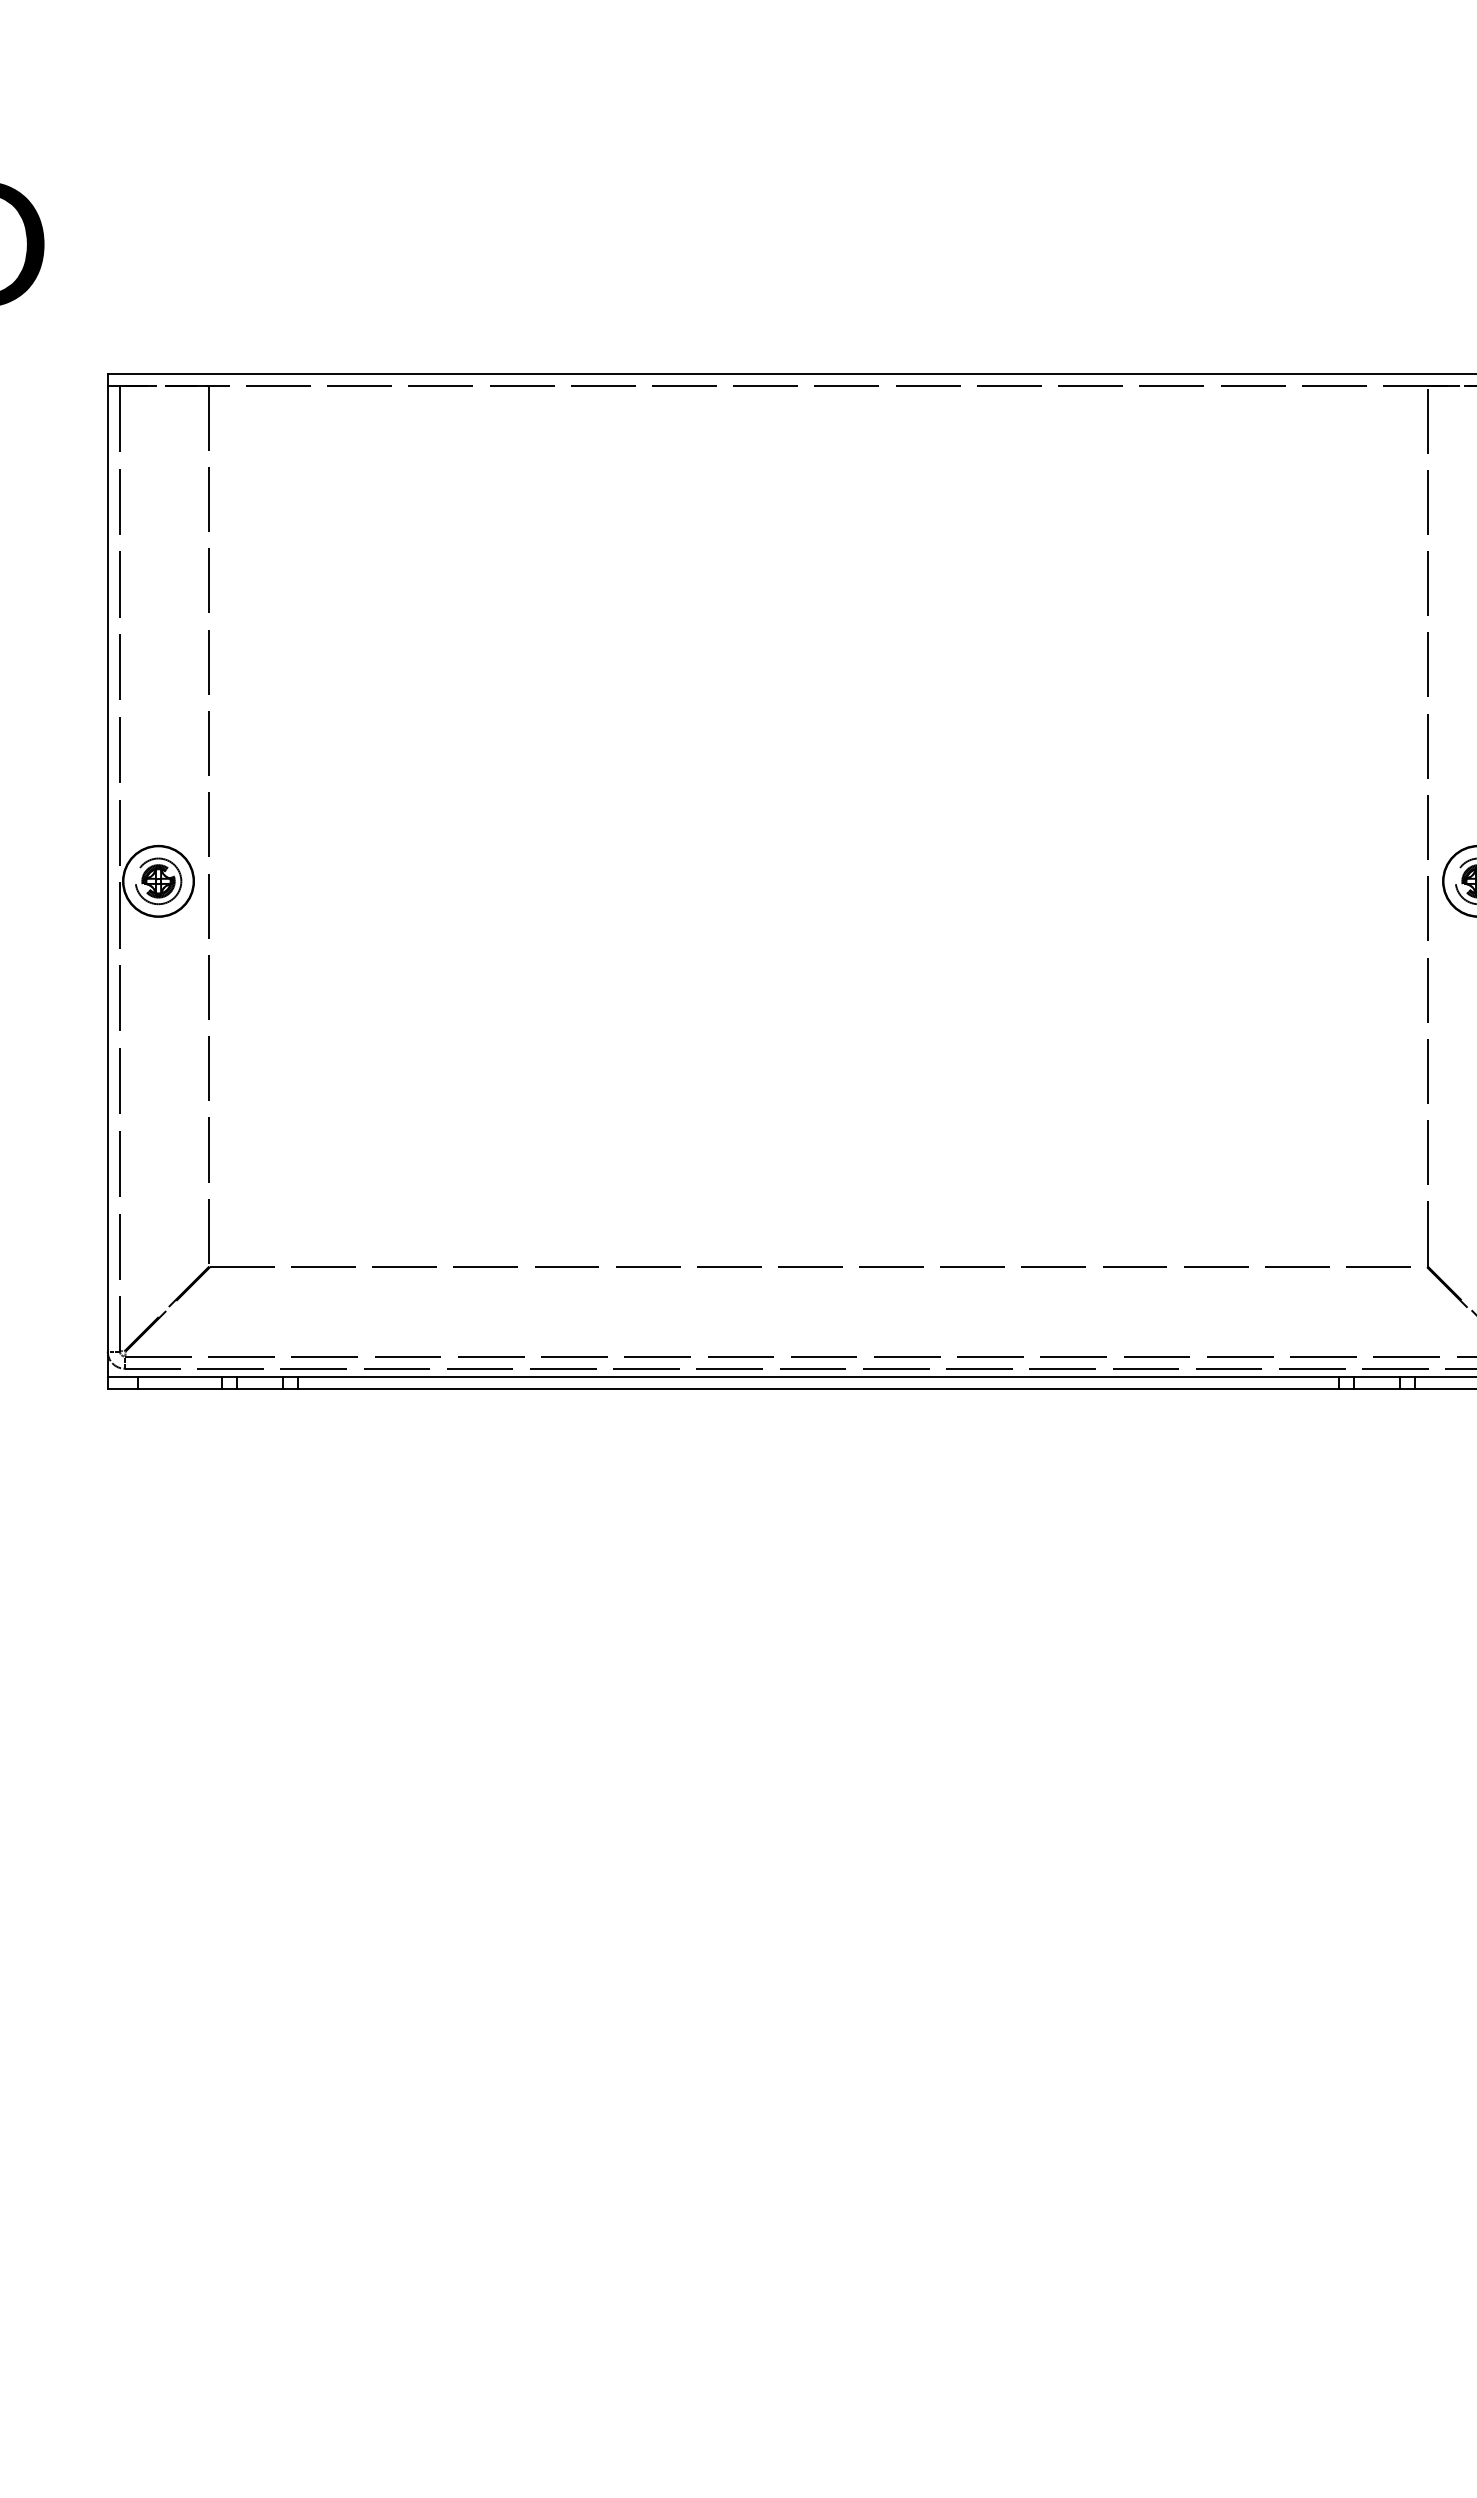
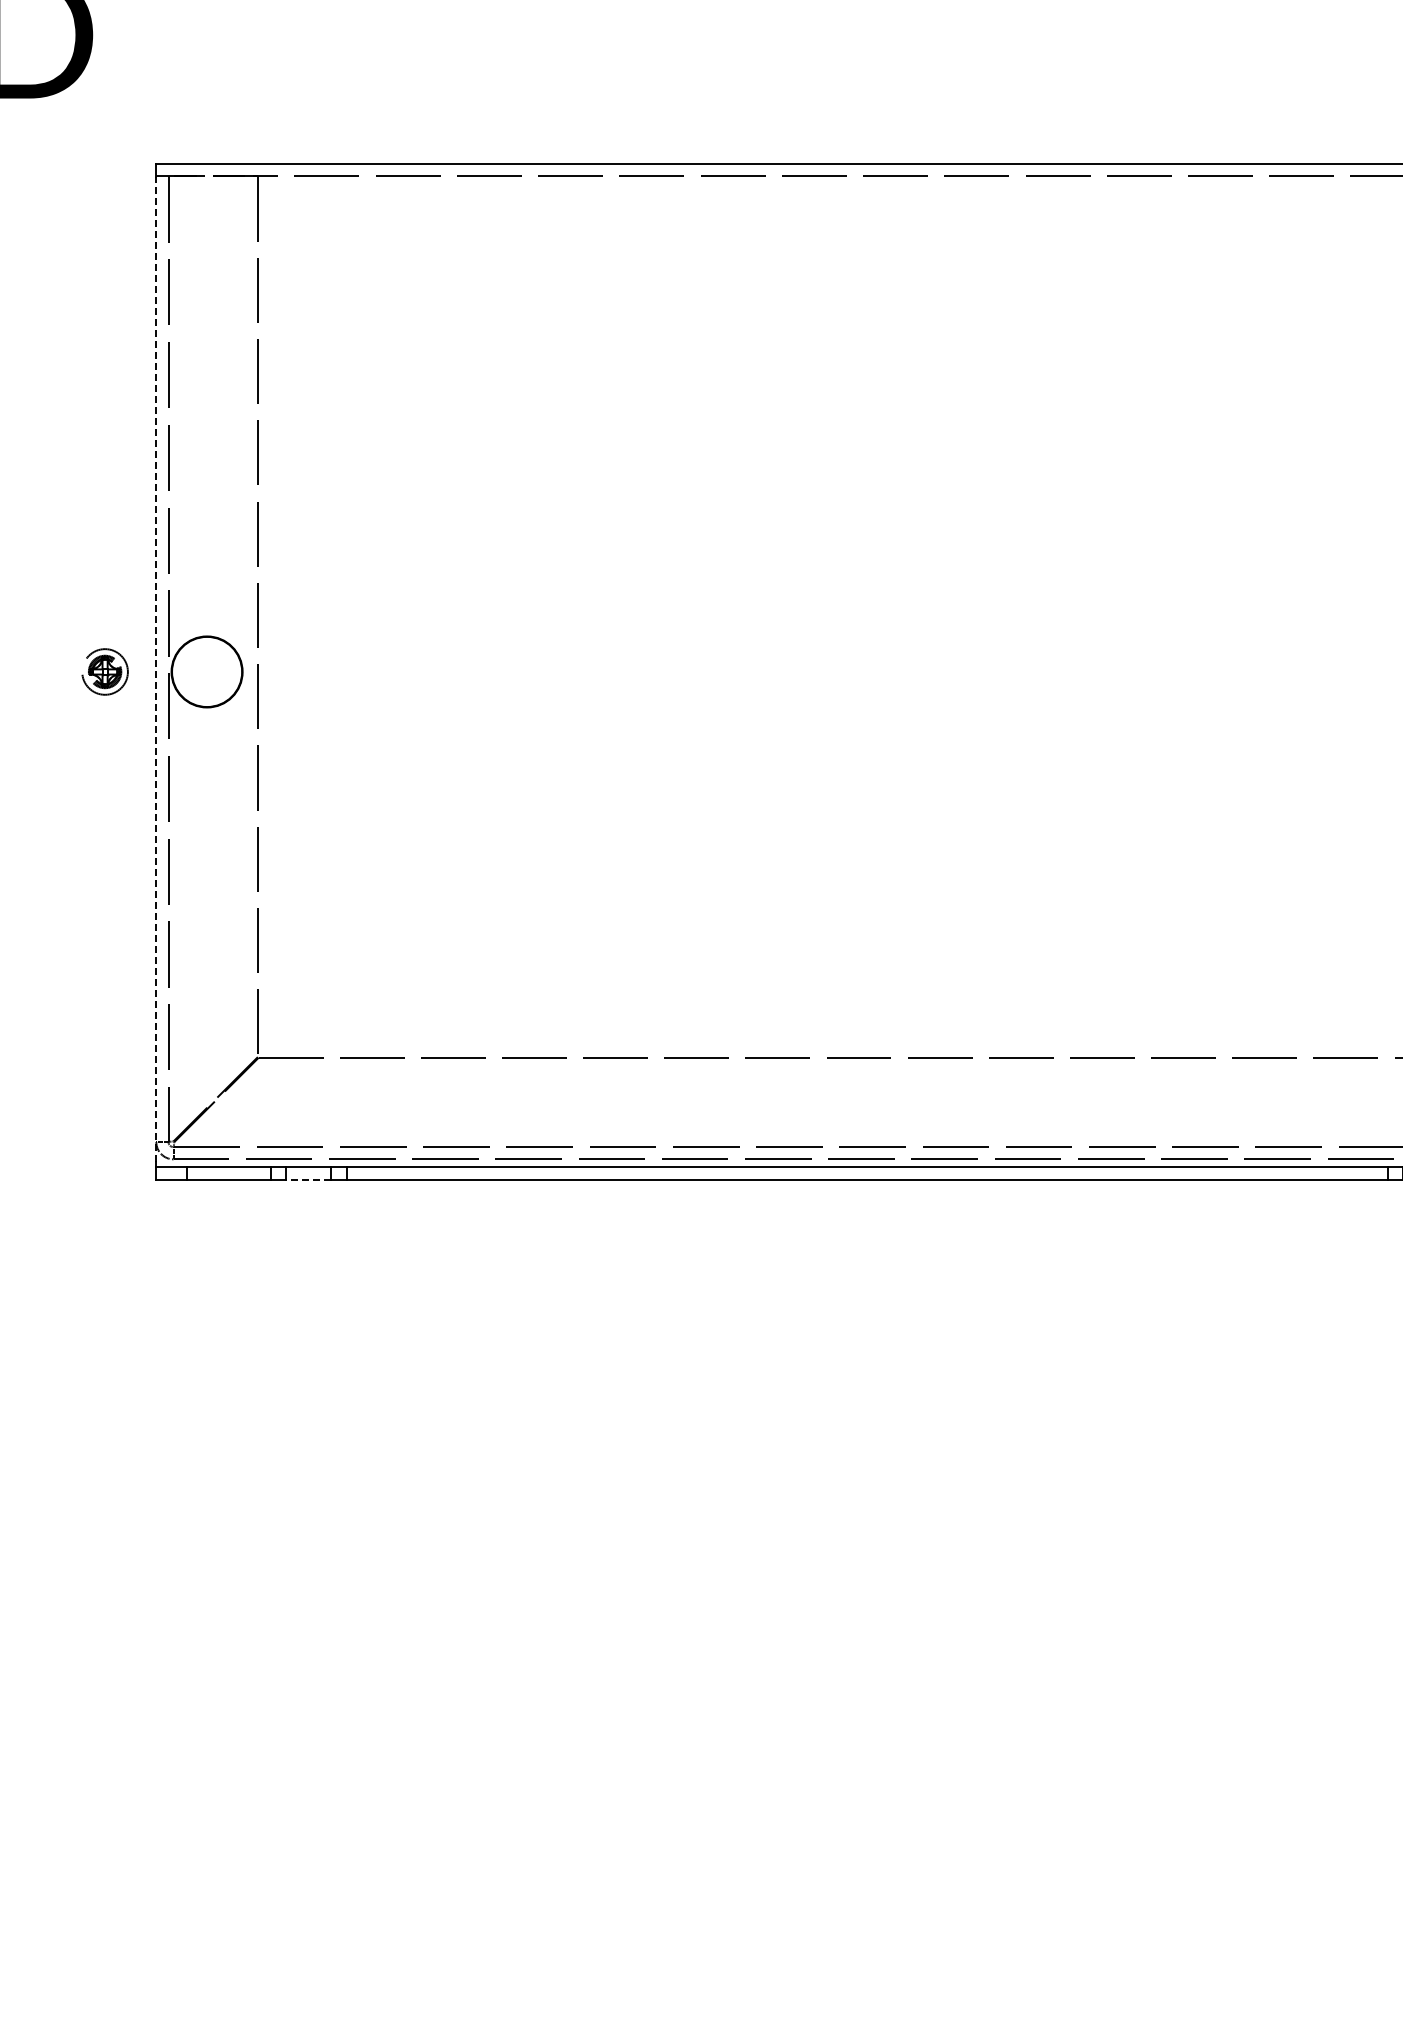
line: (107, 878) -> (156, 669), solid -> dashed
part: (158, 881) -> (105, 672), moved
line: (260, 1389) -> (309, 1180), solid -> dashed

